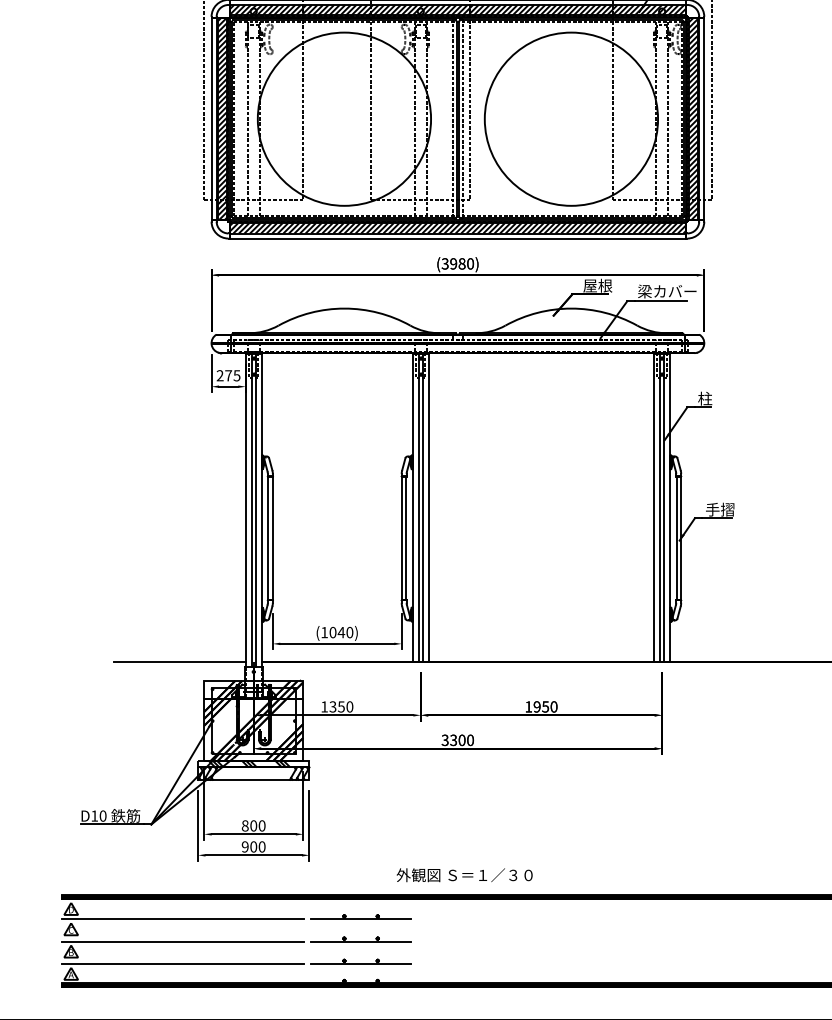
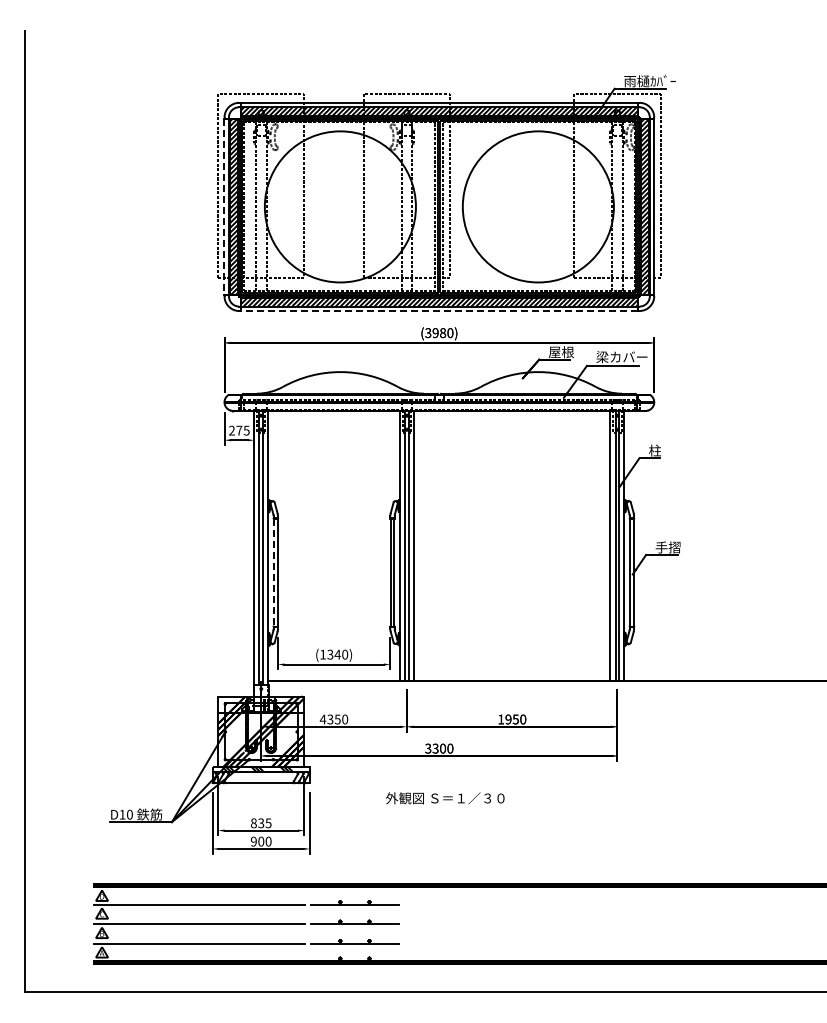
line: (211, 118) -> (224, 206), solid -> dashed
line: (458, 239) -> (439, 311), solid -> dashed
line: (267, 538) -> (273, 572), solid -> dashed
text: (333, 632) -> (330, 654), (1040) -> (1340)
line: (179, 662) -> (196, 680), removed
text: (323, 706) -> (322, 719), 1350 -> 4350
text: (257, 826) -> (264, 823), 800 -> 835
text: (464, 875) -> (445, 798), moved

